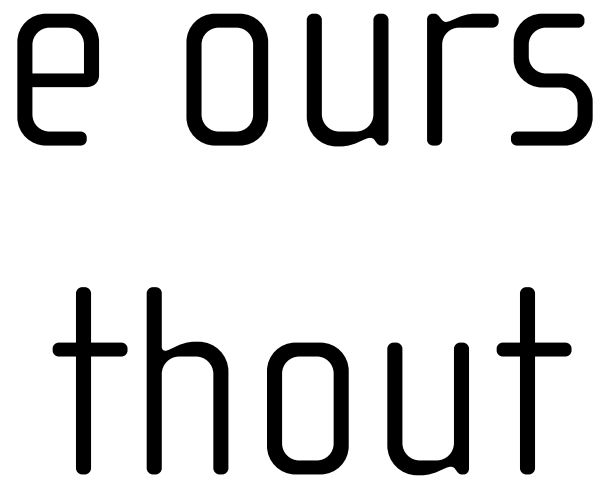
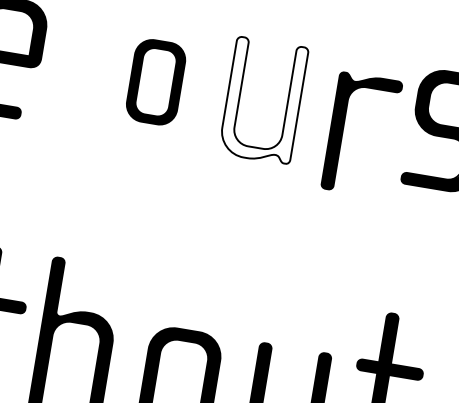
part: (227, 79) -> (156, 82), size x0.7
fill: (347, 79) -> (263, 100), removed
part: (442, 79) -> (343, 131), moved

